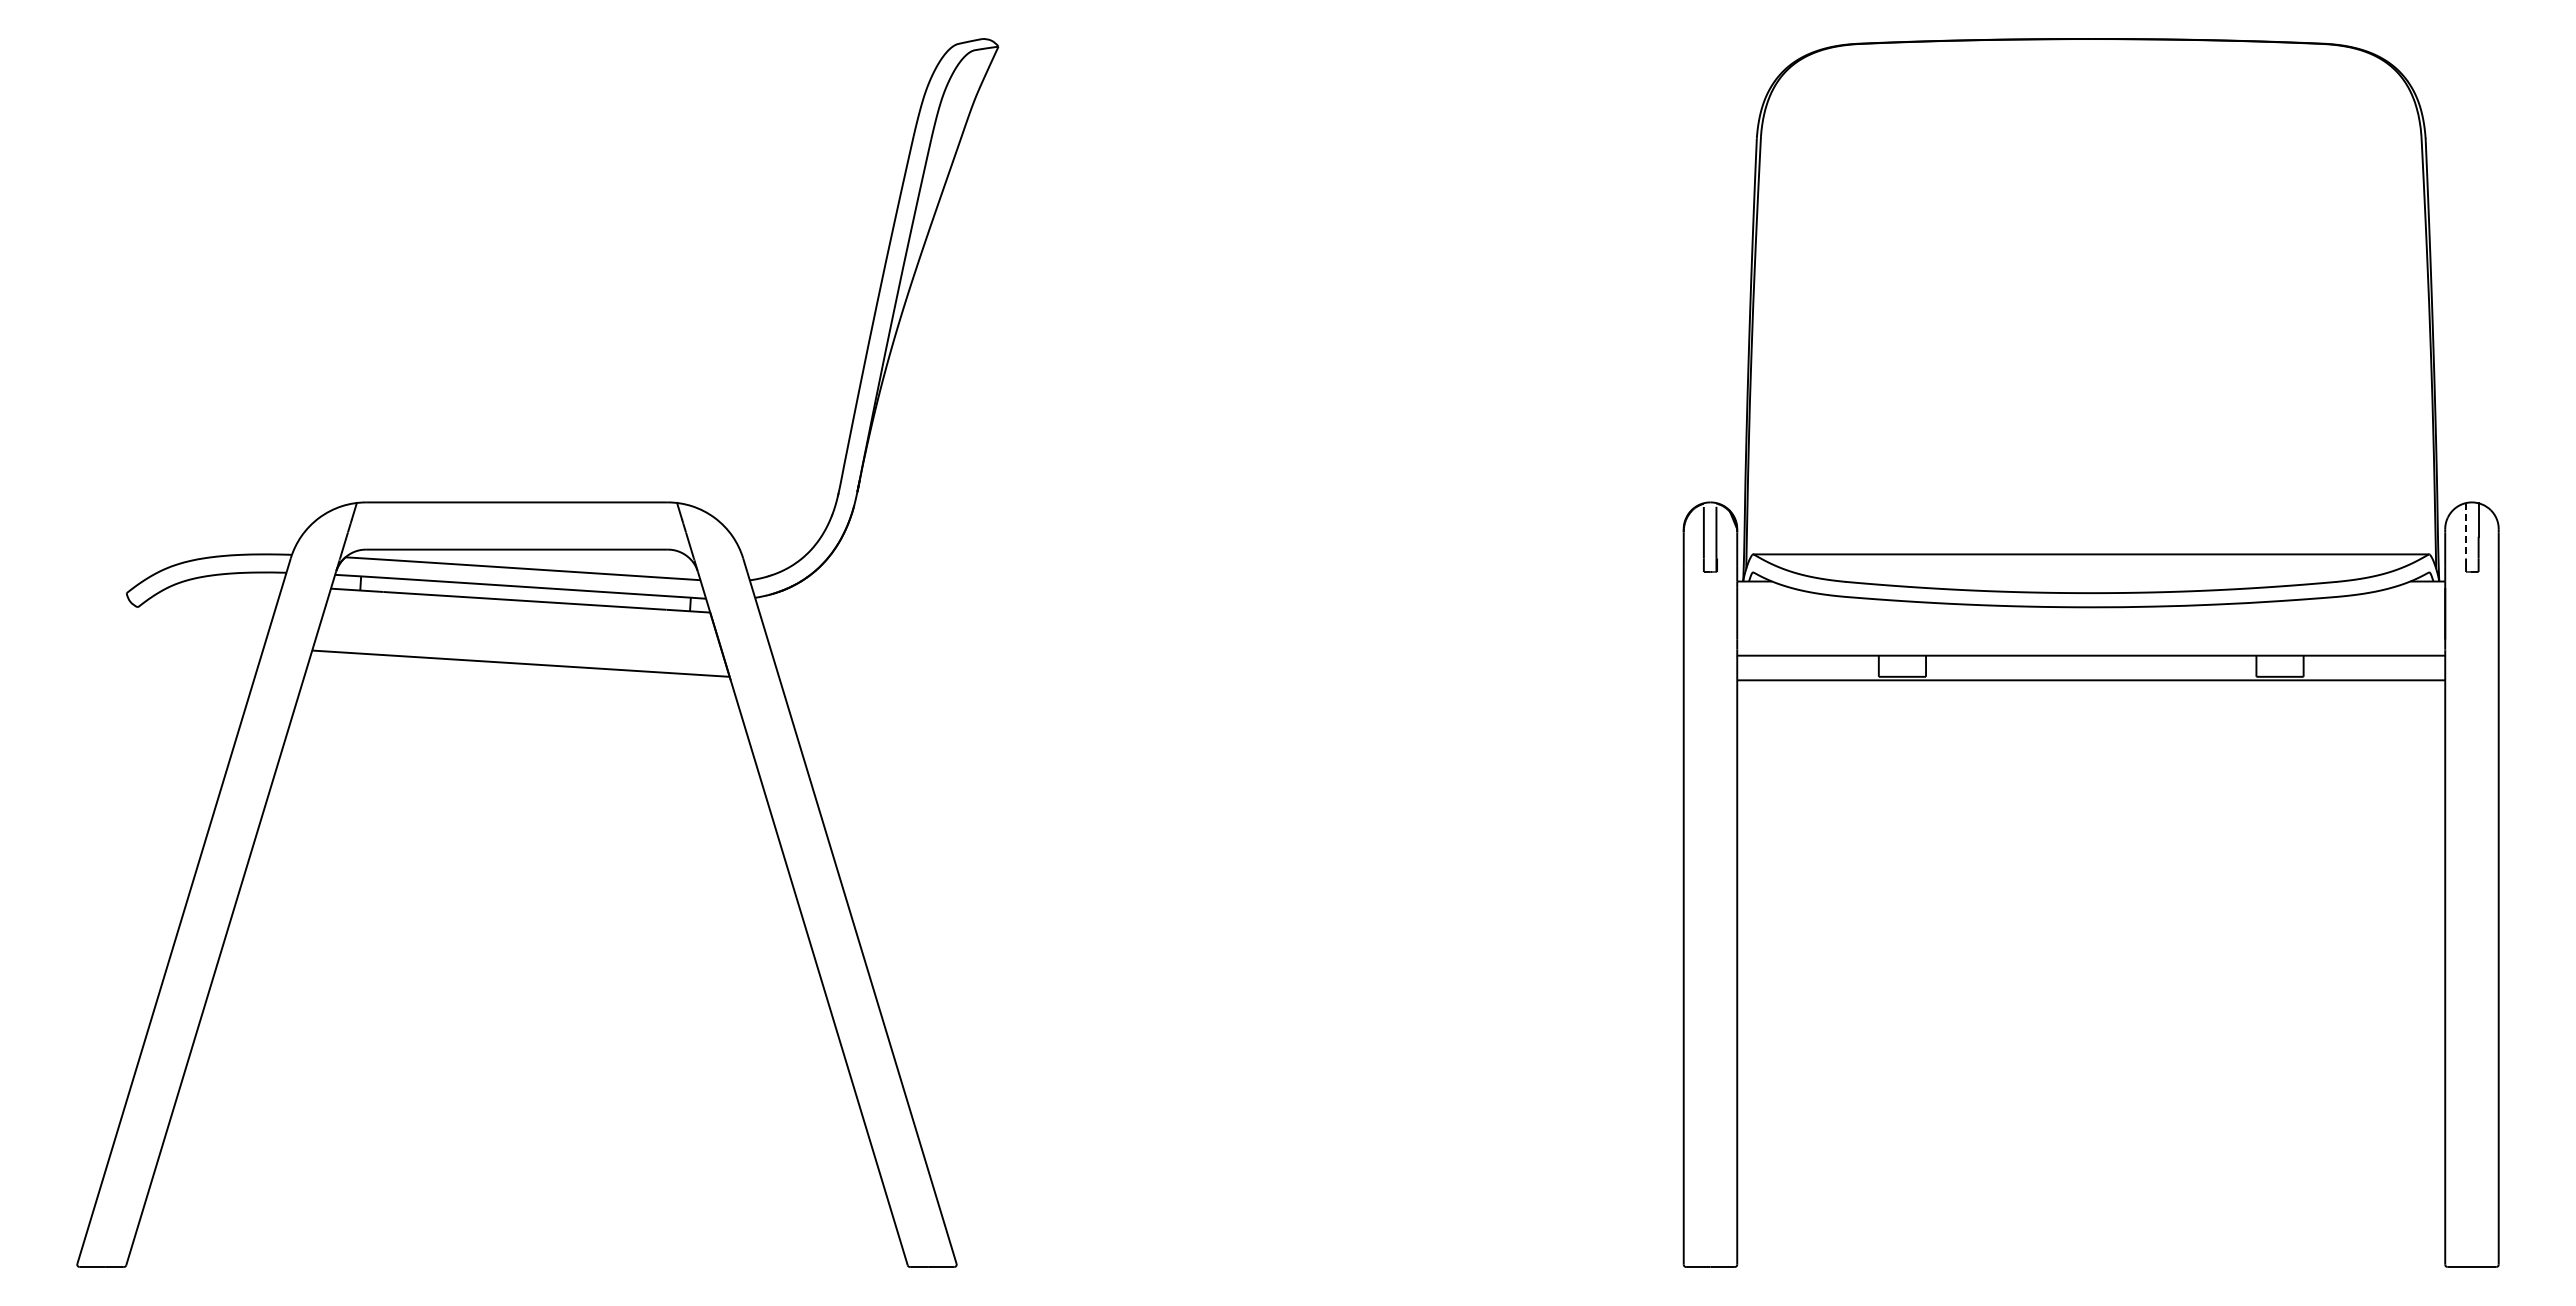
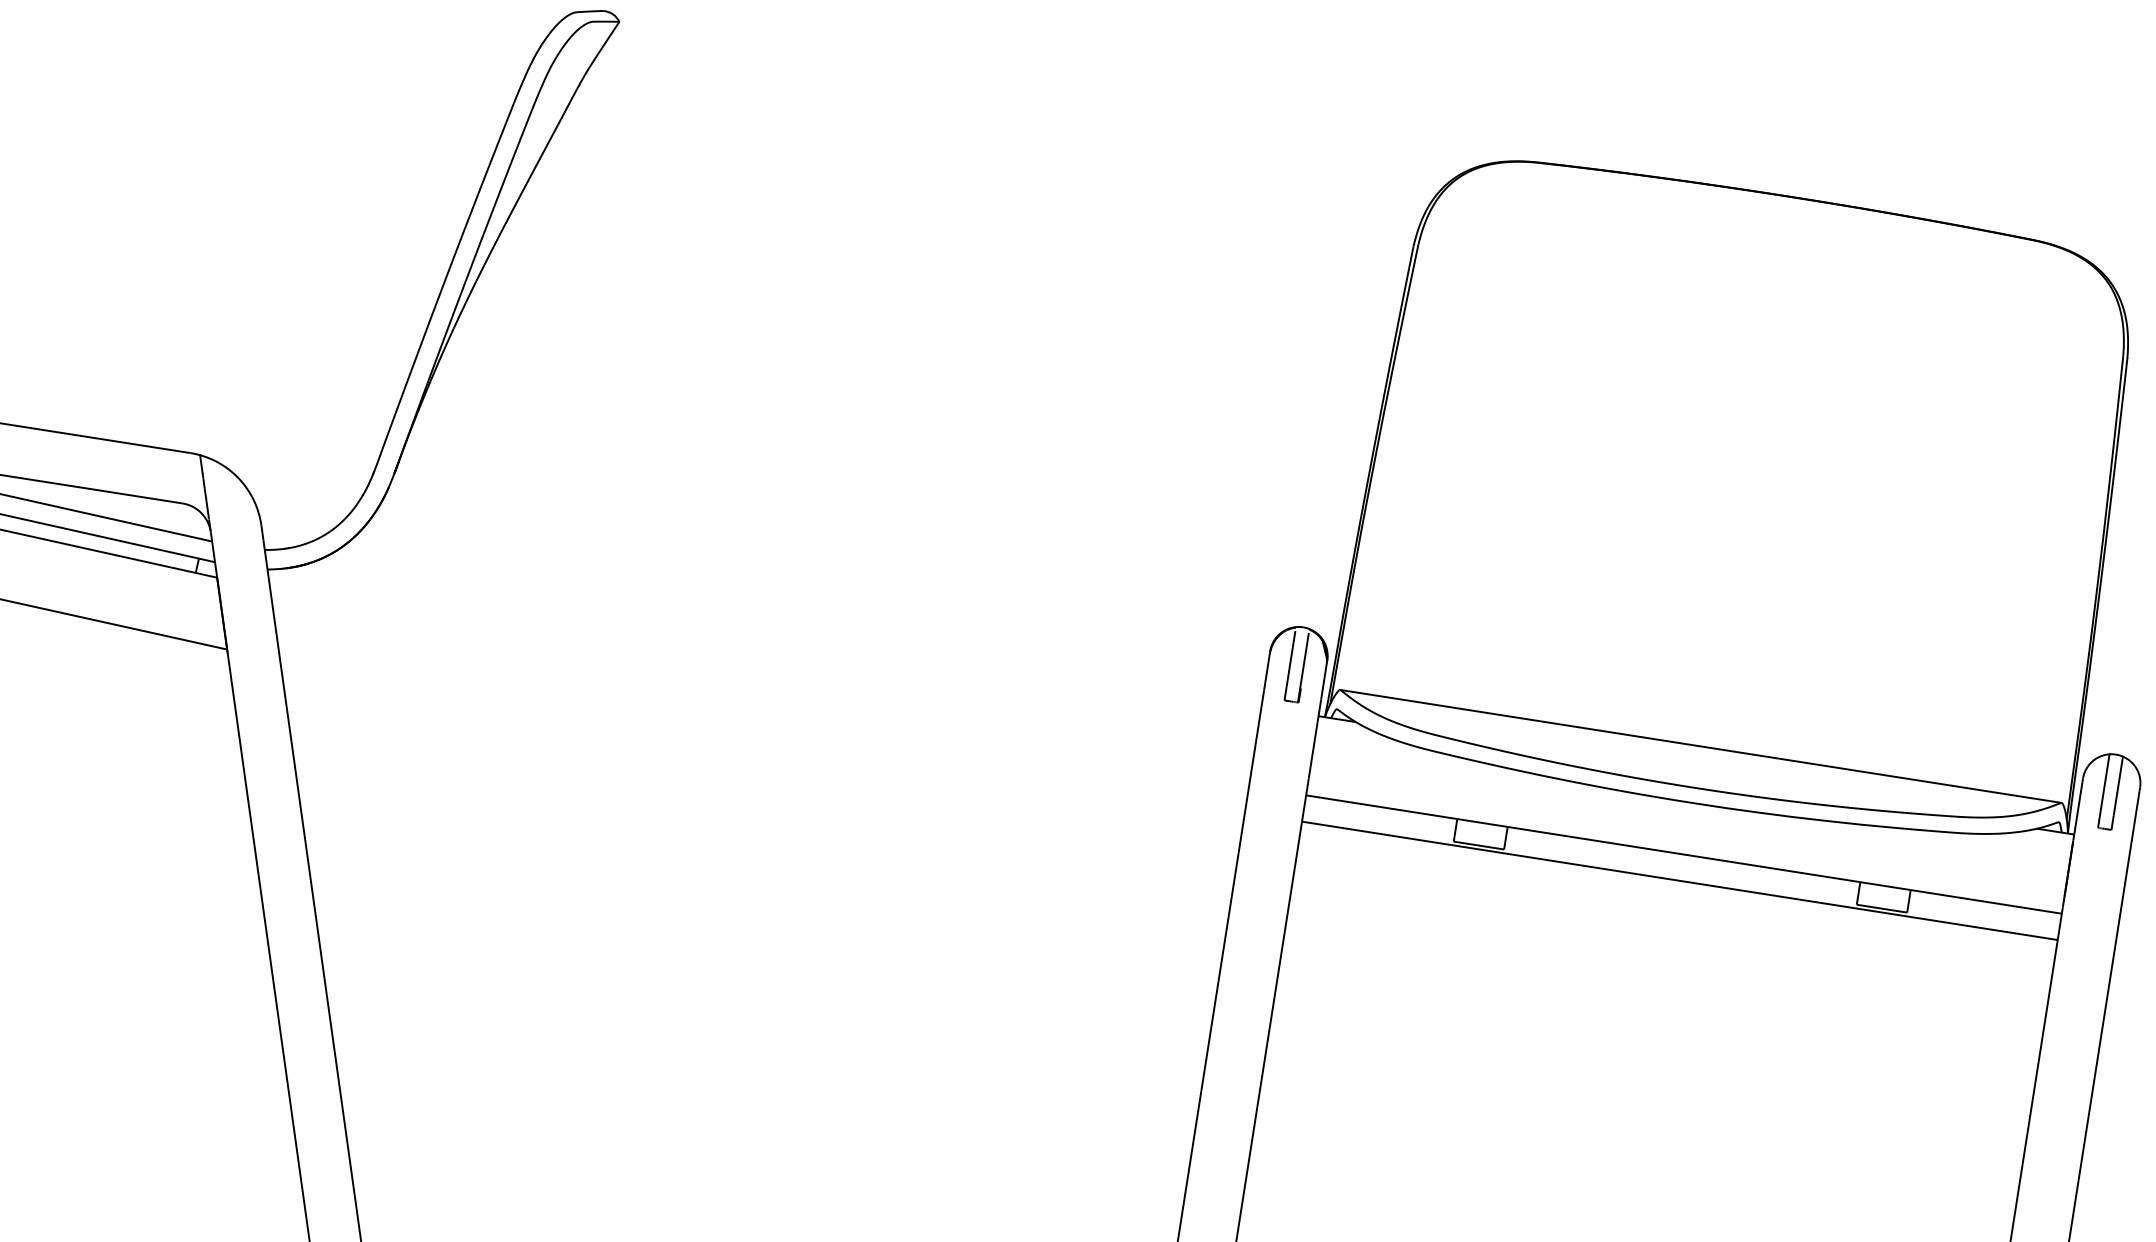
line: (2466, 530) -> (2105, 783), dashed -> solid

